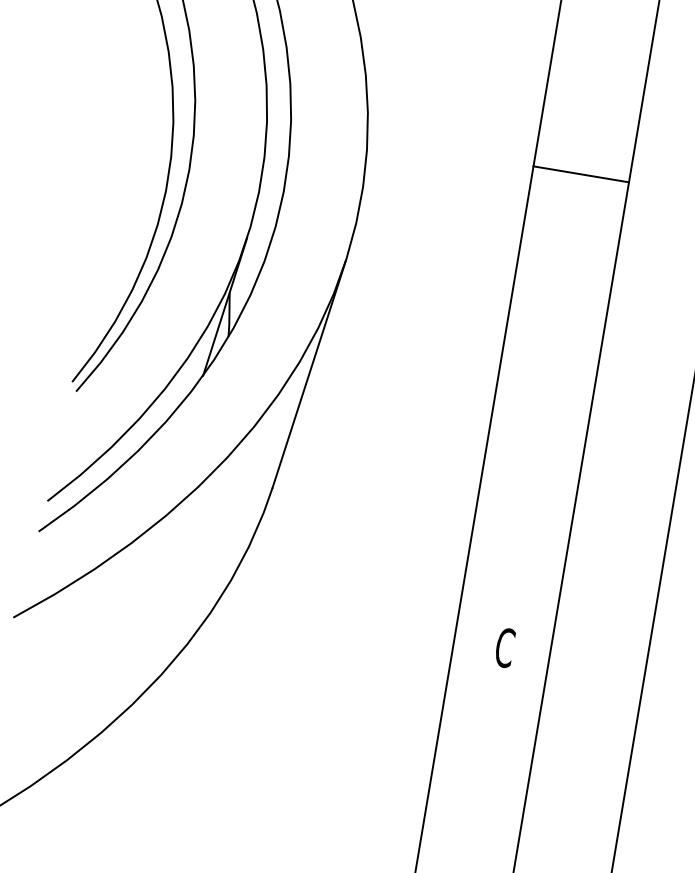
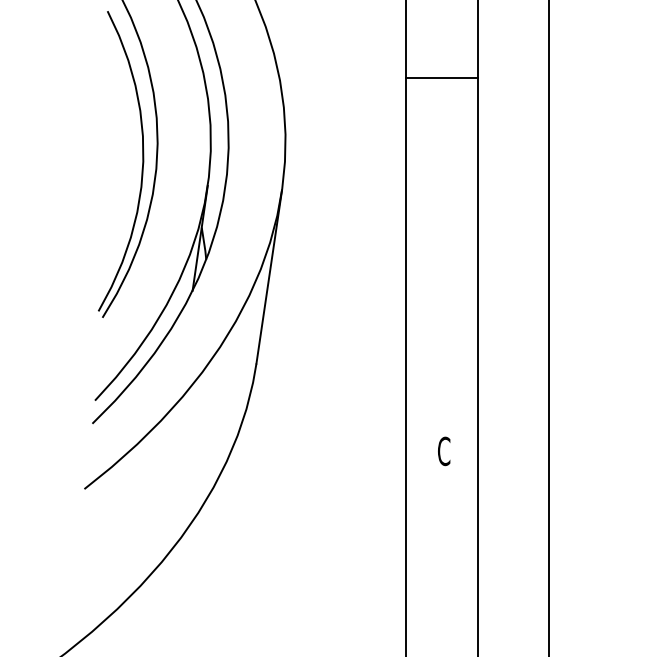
line: (580, 174) -> (441, 78), moved

